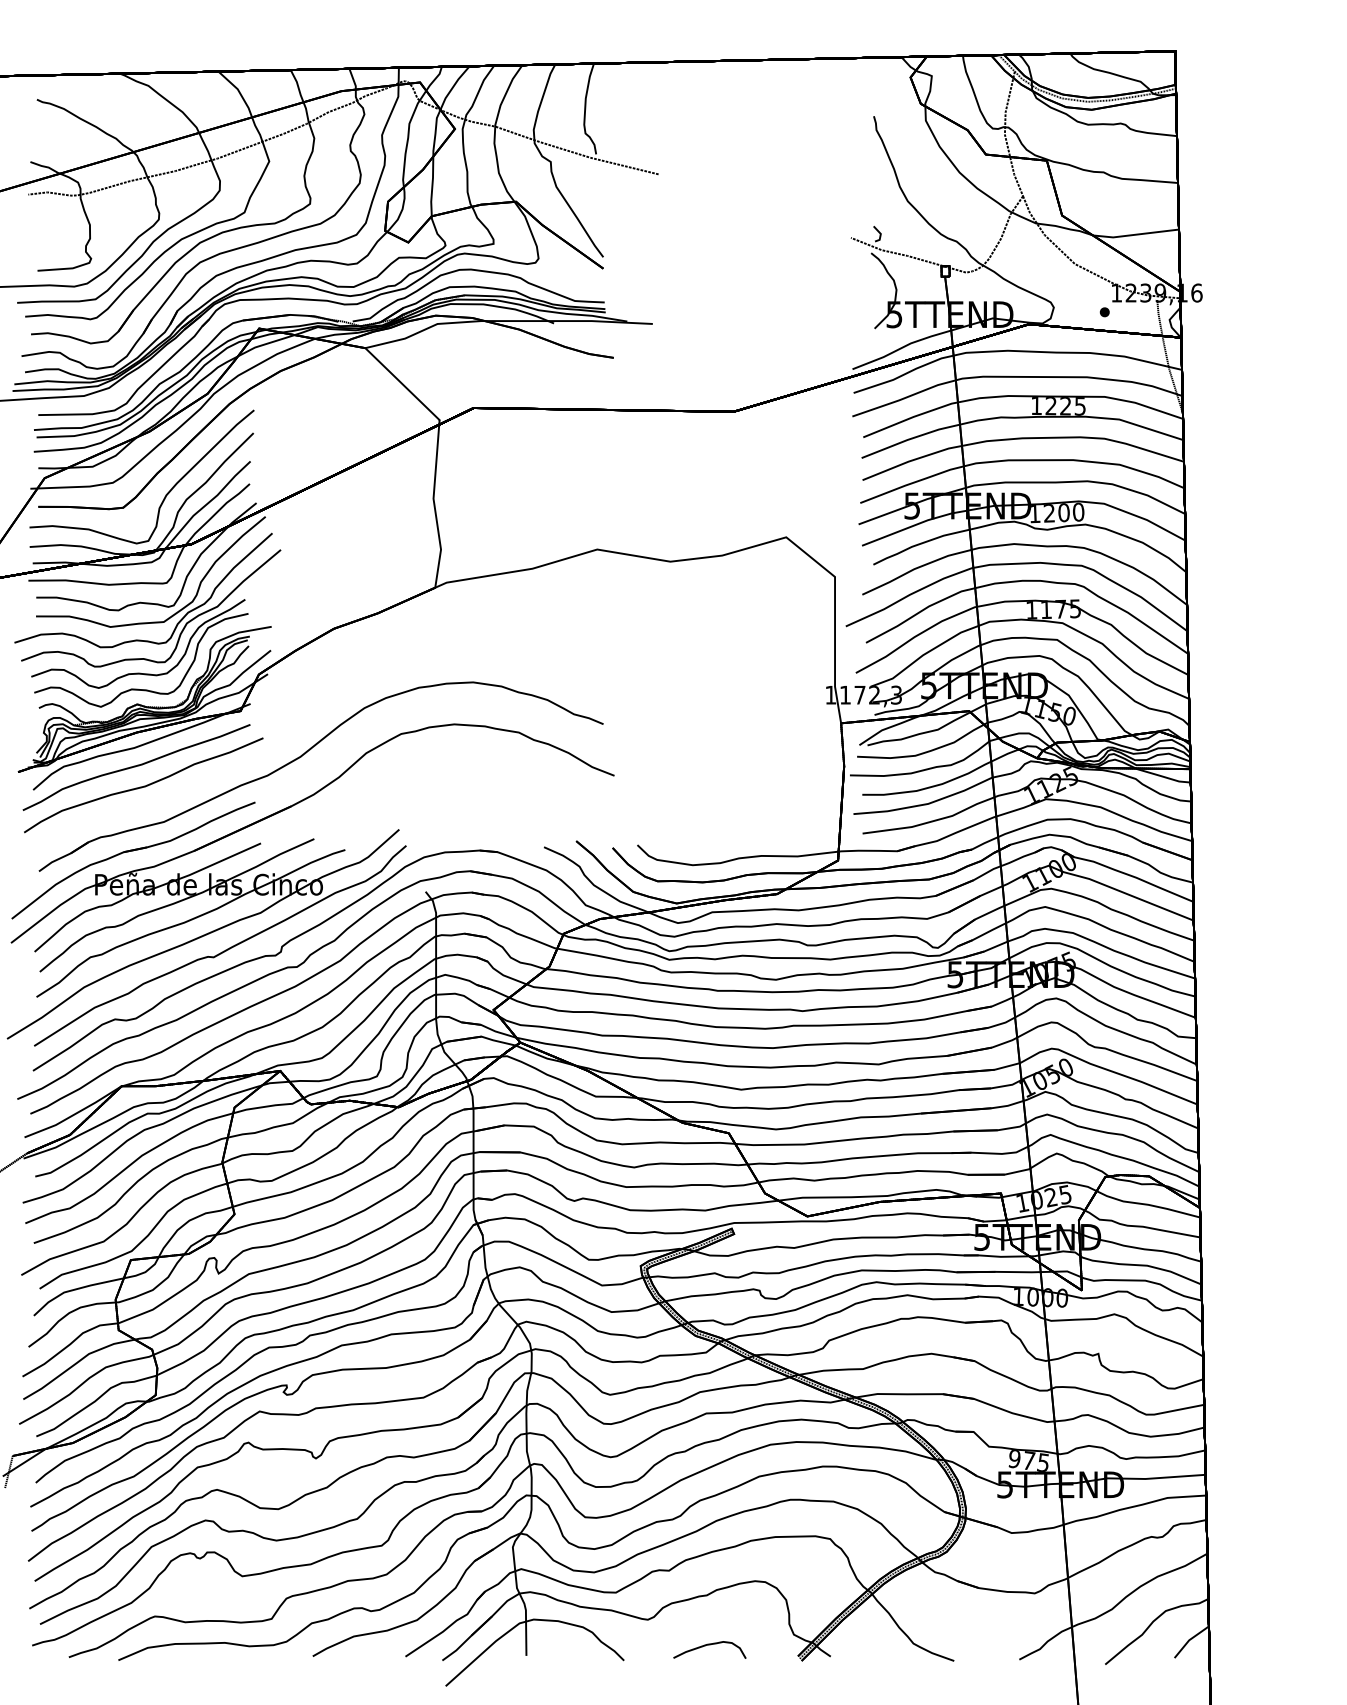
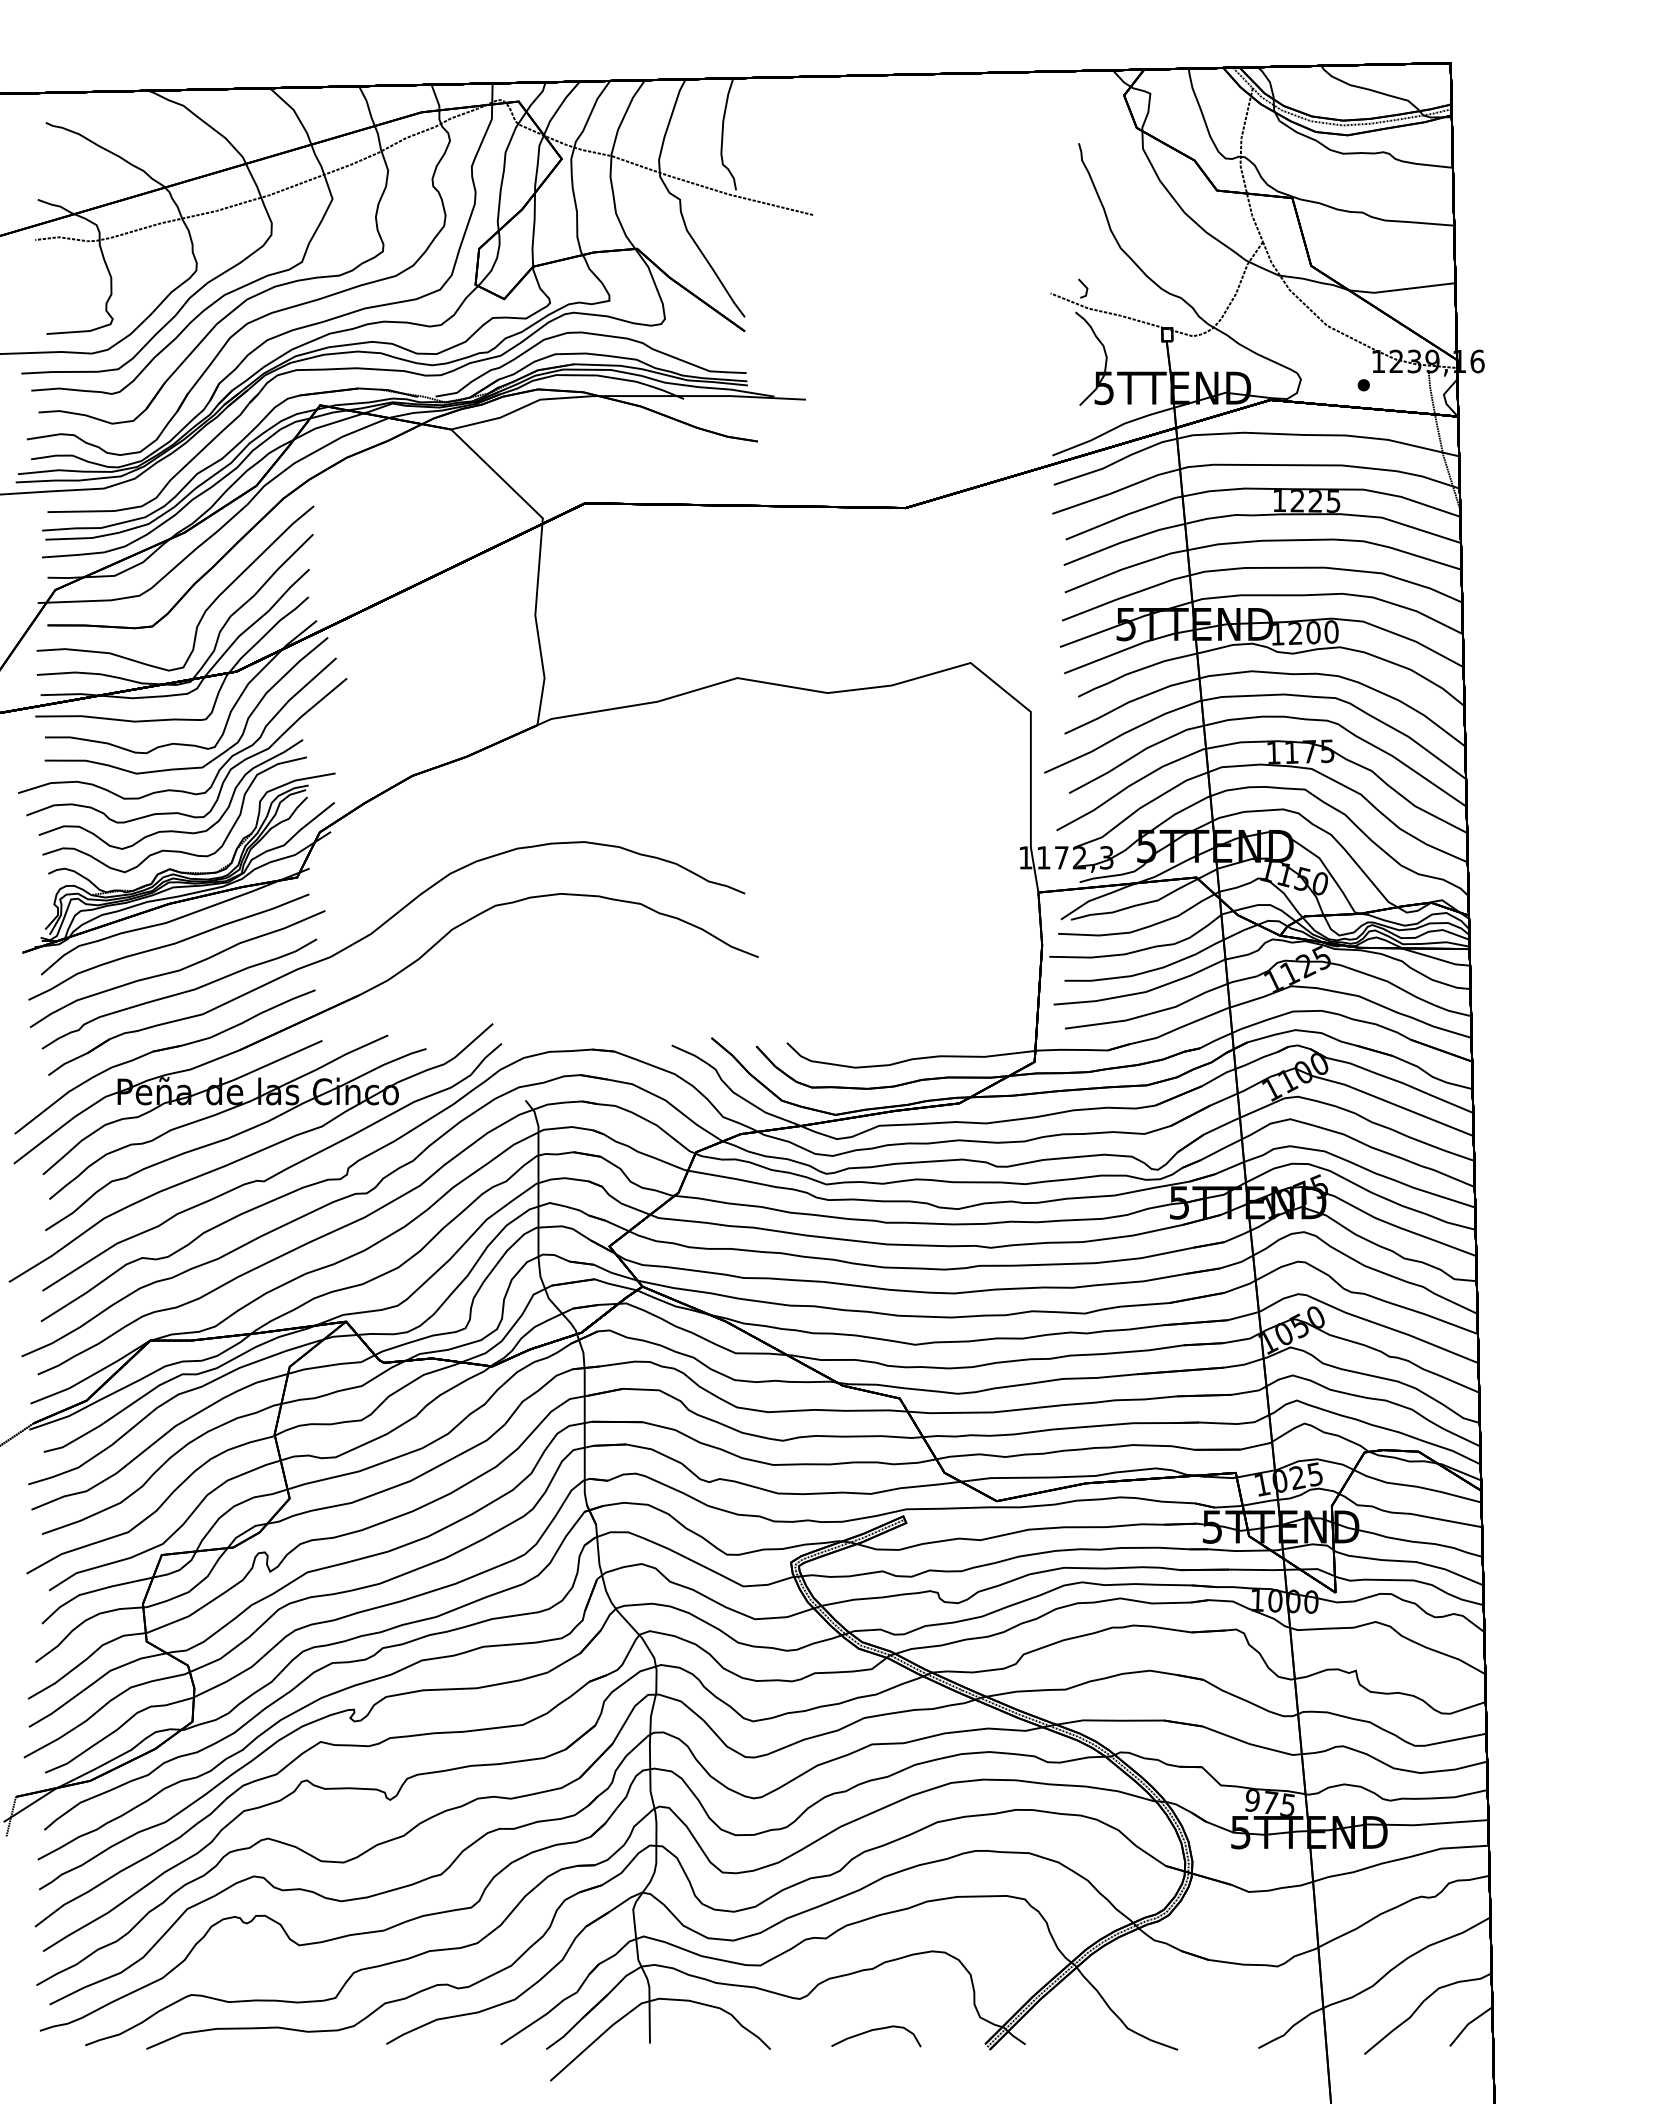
curve: (145, 805) -> (179, 993), added

